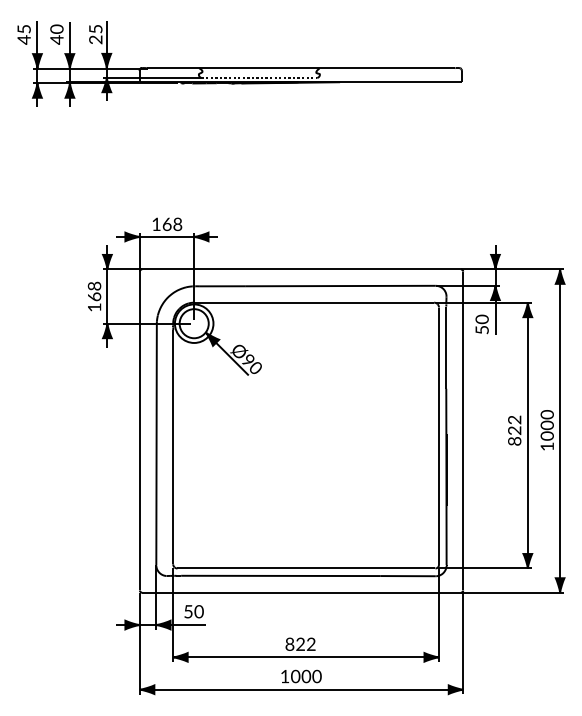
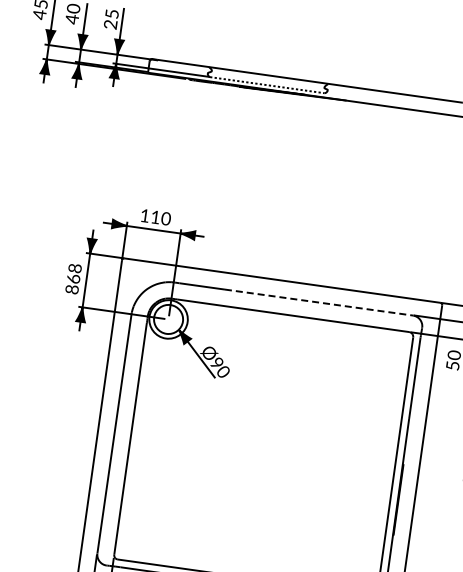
text: (172, 224) -> (160, 218), 168 -> 110
line: (340, 286) -> (318, 302), solid -> dashed
text: (94, 307) -> (72, 289), 168 -> 868

